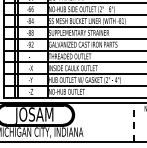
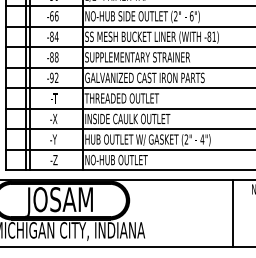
line: (133, 121) -> (232, 211), dashed -> solid

